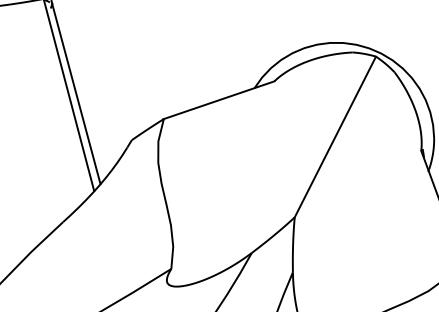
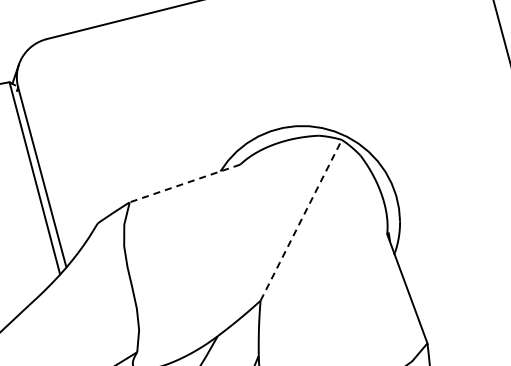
line: (218, 100) -> (184, 183), solid -> dashed
line: (335, 136) -> (301, 219), solid -> dashed

